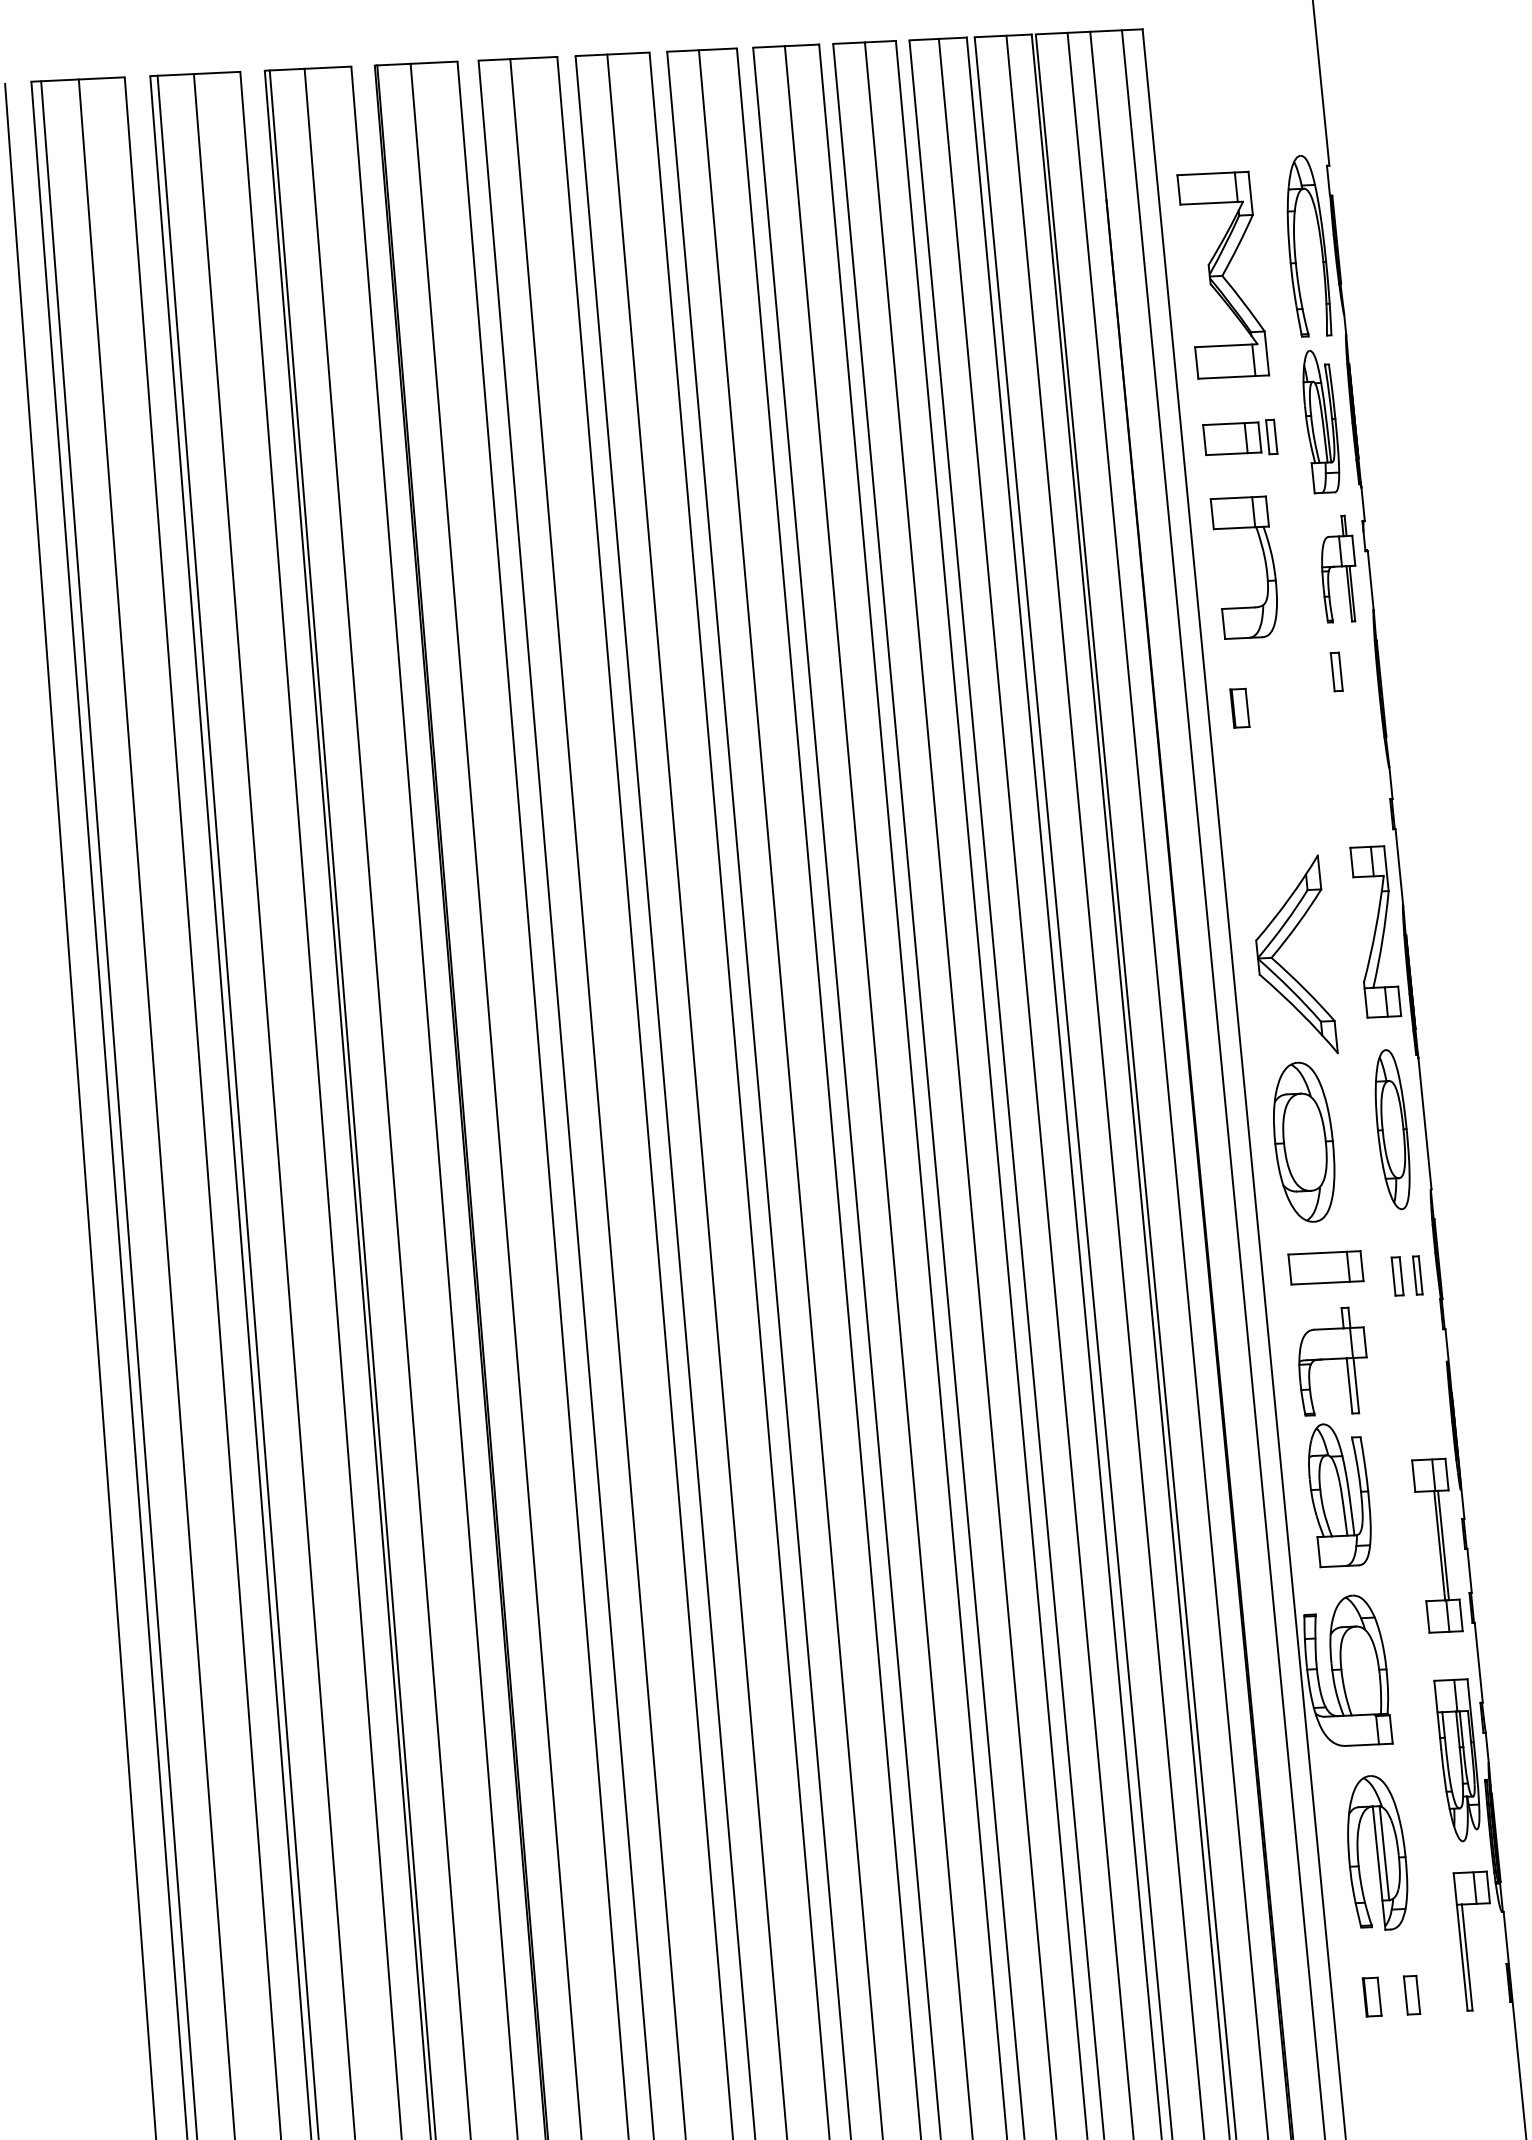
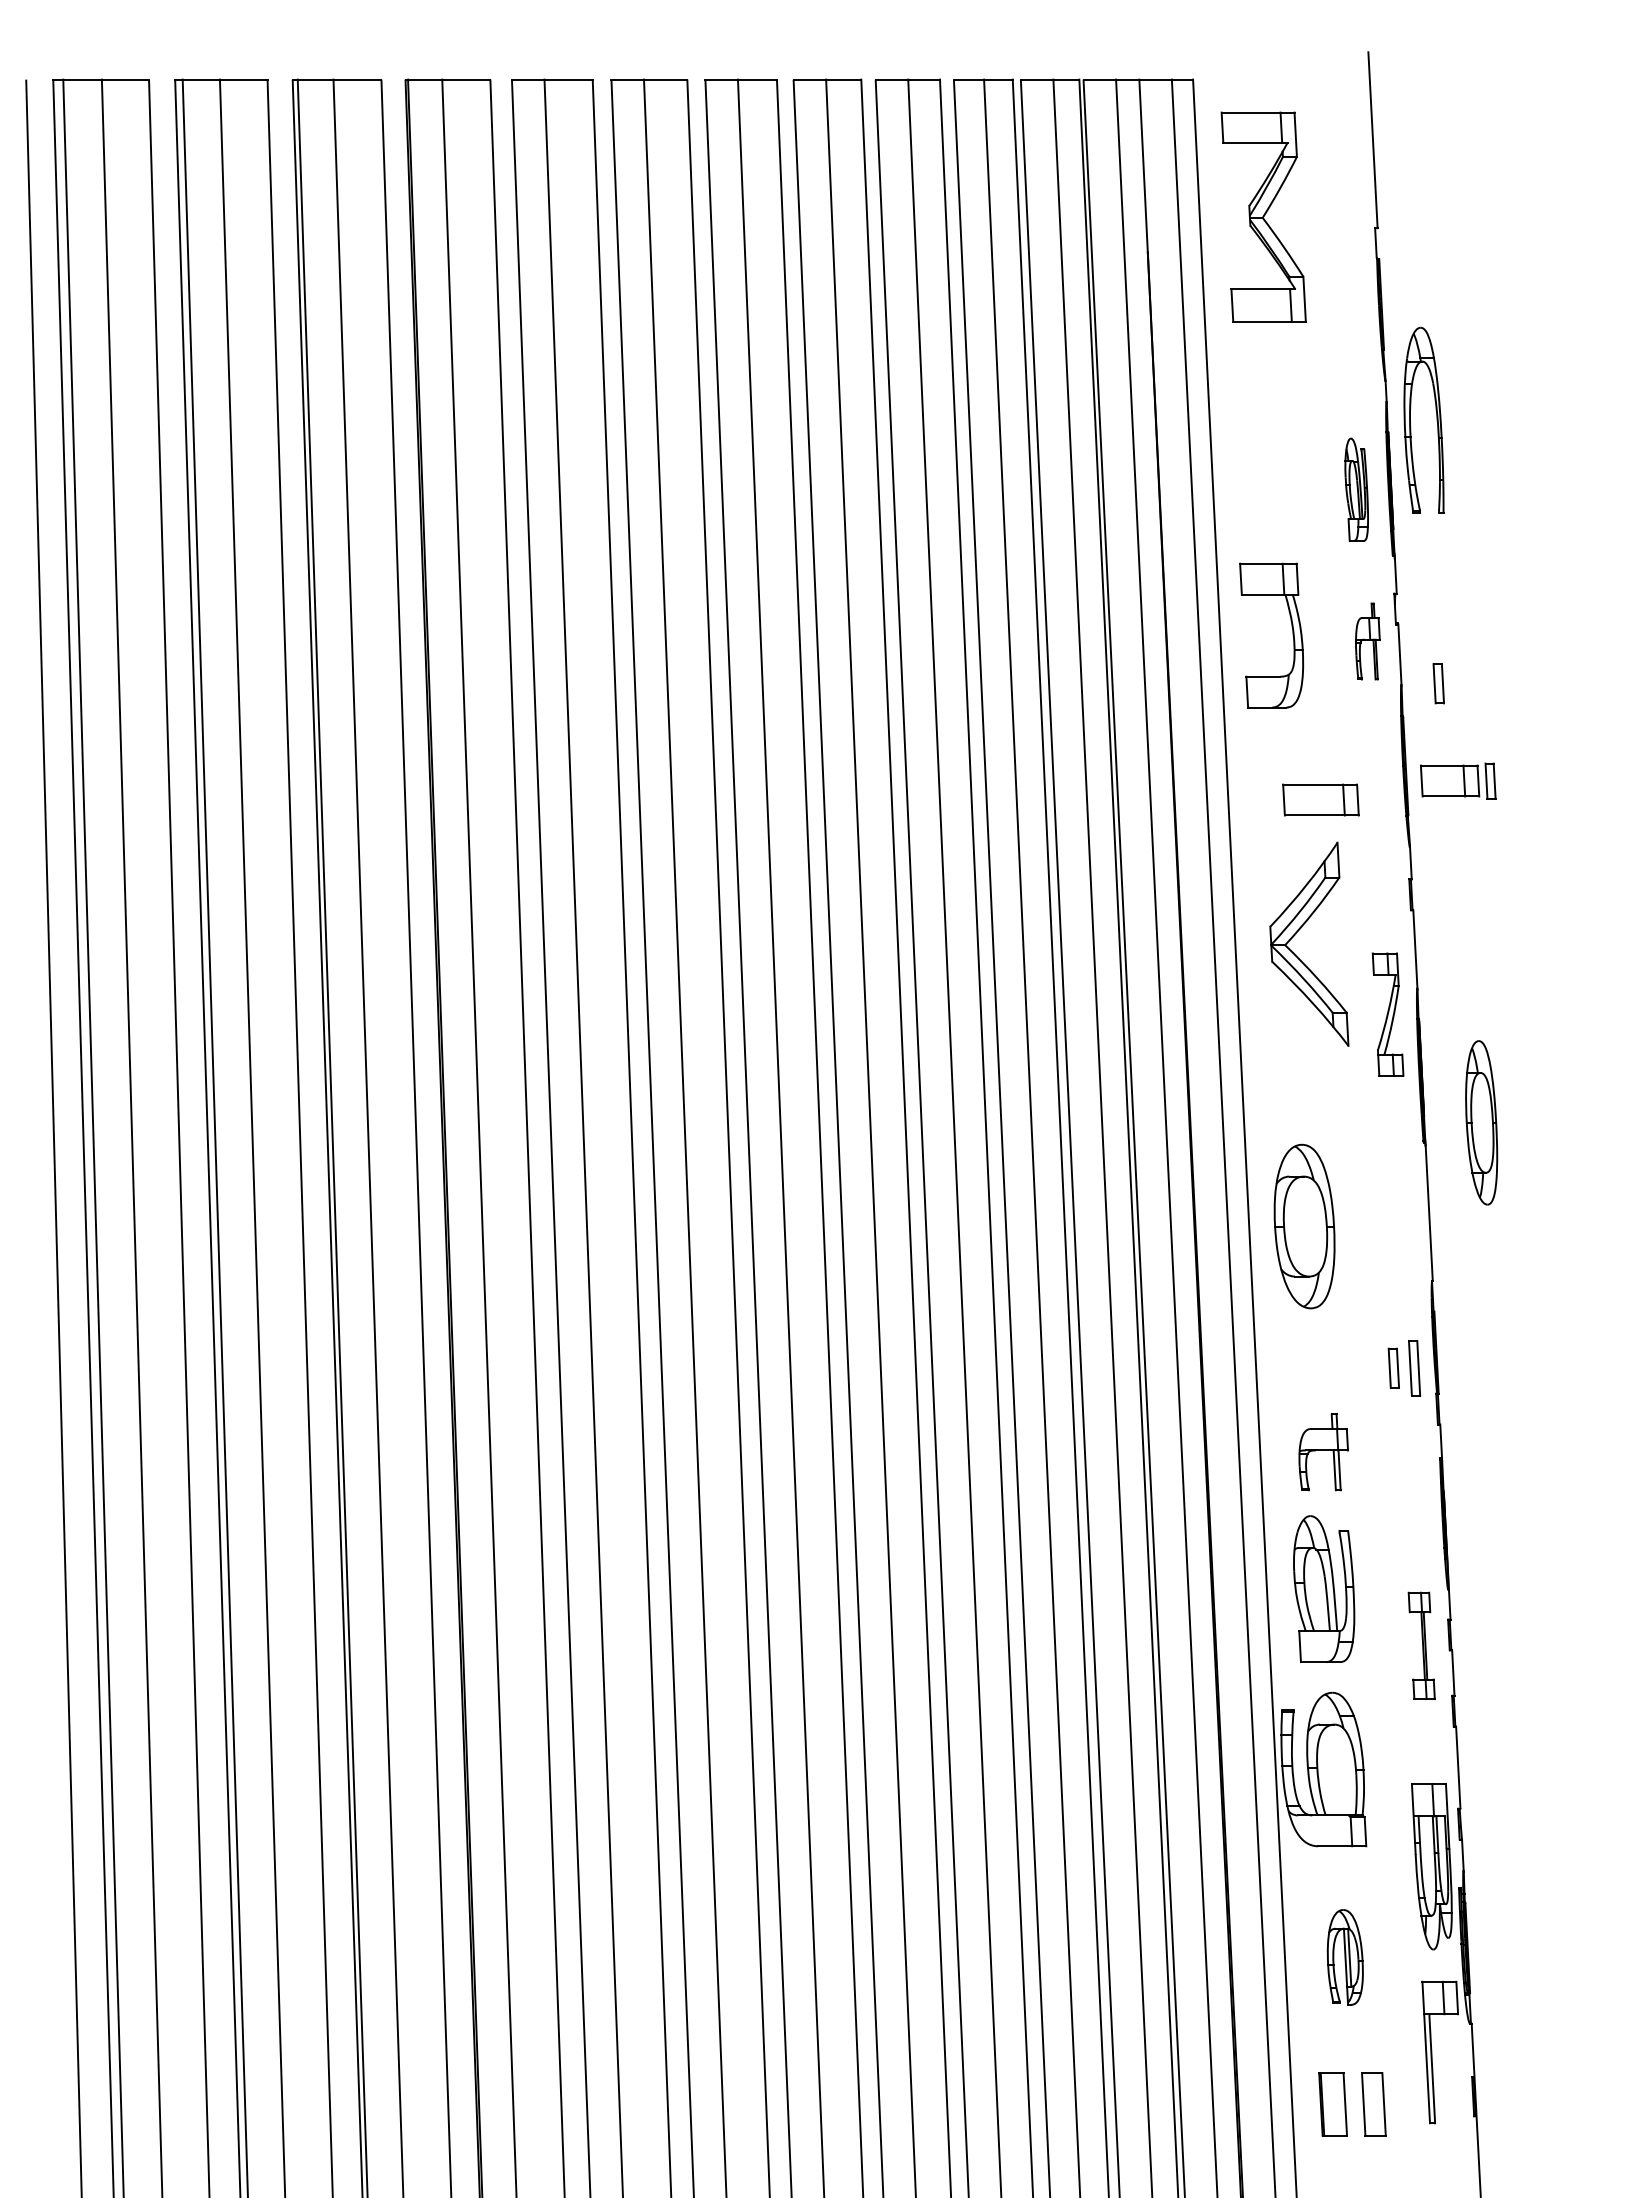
part: (1294, 245) -> (1410, 419), moved
part: (1223, 274) -> (1263, 216), moved
part: (1320, 421) -> (1356, 489), size x0.7
part: (1240, 437) -> (1458, 780), moved
part: (1338, 569) -> (1367, 641), size x0.7
part: (1336, 671) -> (1438, 683), moved
part: (1239, 707) -> (1259, 778), removed
part: (1375, 931) -> (1387, 1014), size x0.7
part: (1282, 946) -> (1296, 934), moved
part: (1392, 1129) -> (1481, 1122), moved
part: (1325, 1267) -> (1320, 799), moved
part: (1417, 1274) -> (1414, 1367), size x1.4
part: (1332, 1361) -> (1323, 1452), size x0.7
part: (1437, 1545) -> (1421, 1645), size x0.6
part: (1377, 1853) -> (1345, 1957), size x0.6
part: (1411, 1995) -> (1373, 2104), size x1.6
part: (1371, 1996) -> (1332, 2104), size x1.6

